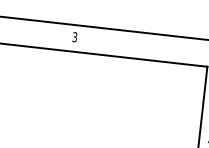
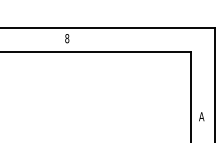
text: (75, 37) -> (67, 38), 3 -> 8

